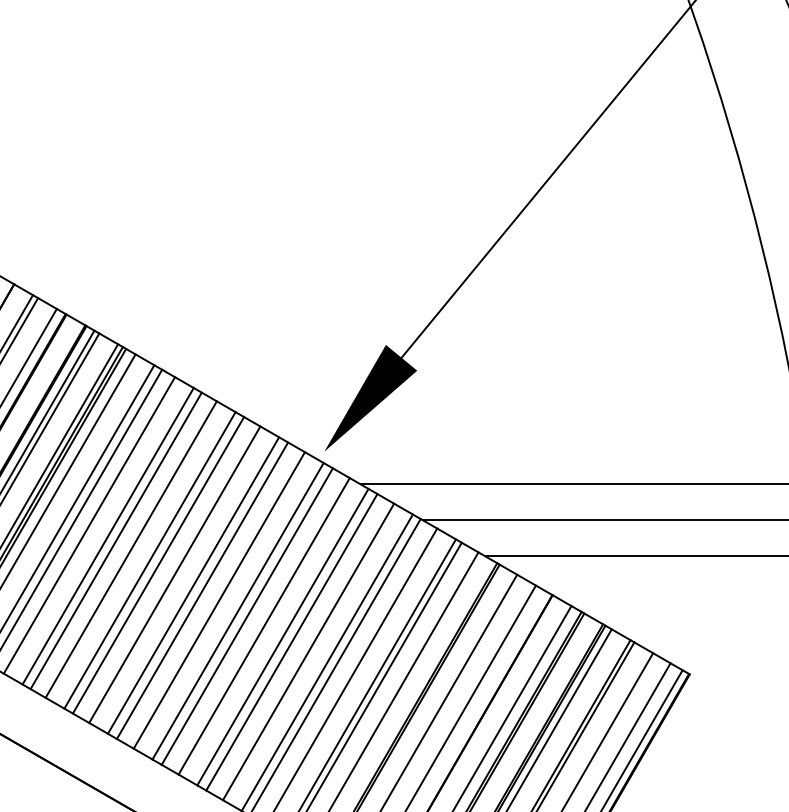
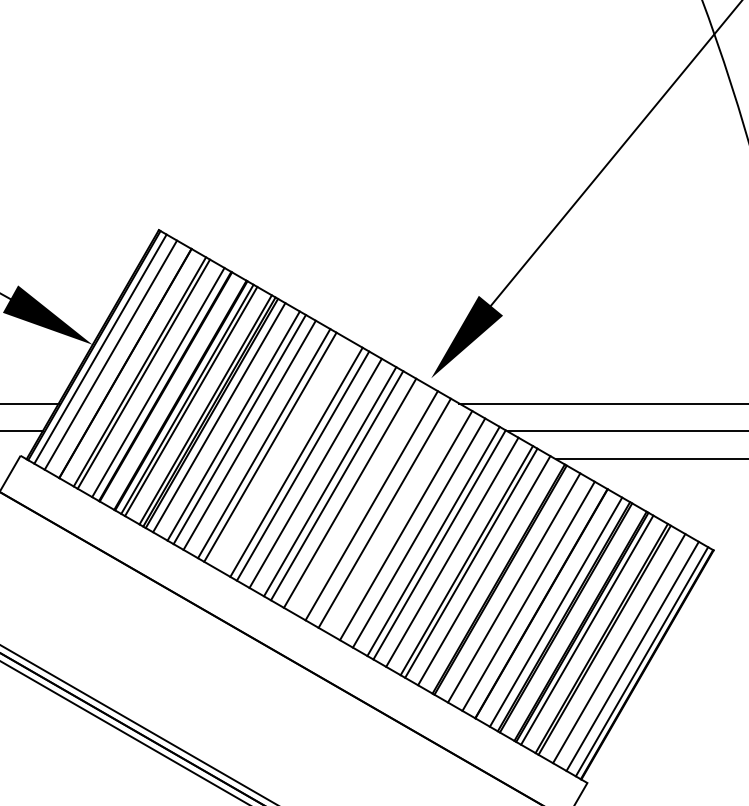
line: (130, 548) -> (281, 453), removed
line: (237, 611) -> (364, 501), removed
line: (283, 636) -> (399, 521), removed

